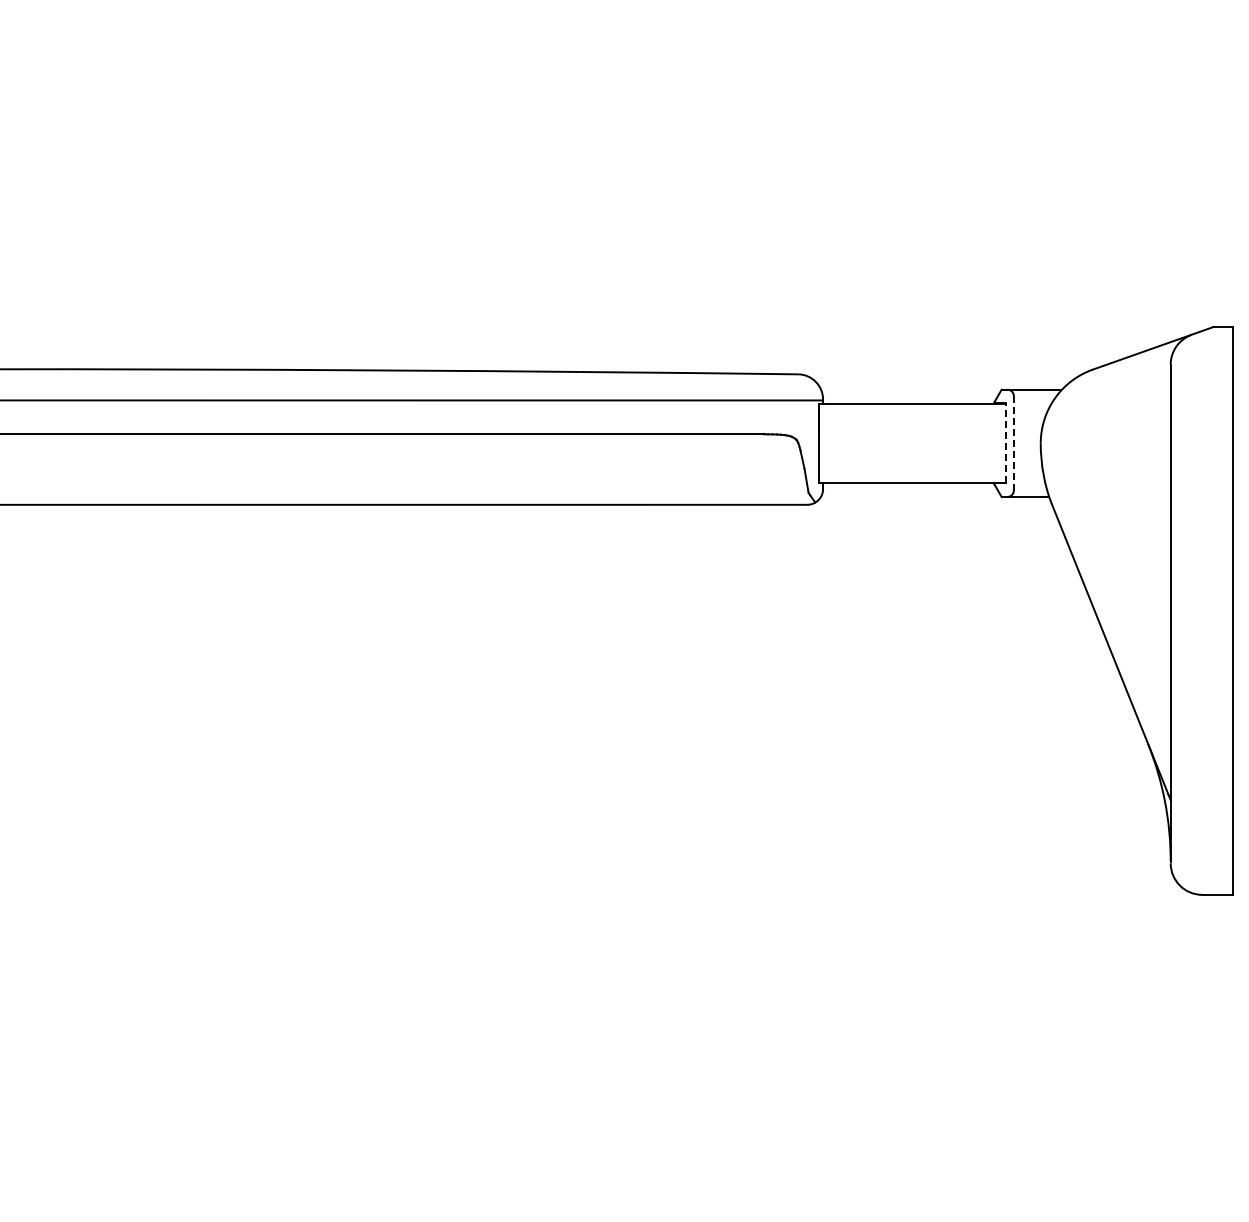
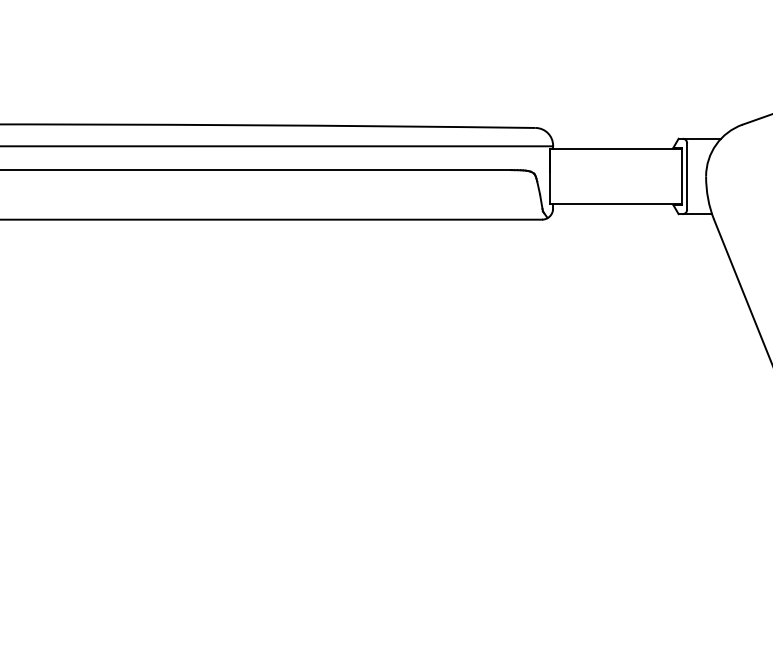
line: (1013, 442) -> (686, 175), dashed -> solid
line: (1005, 443) -> (681, 176), dashed -> solid

